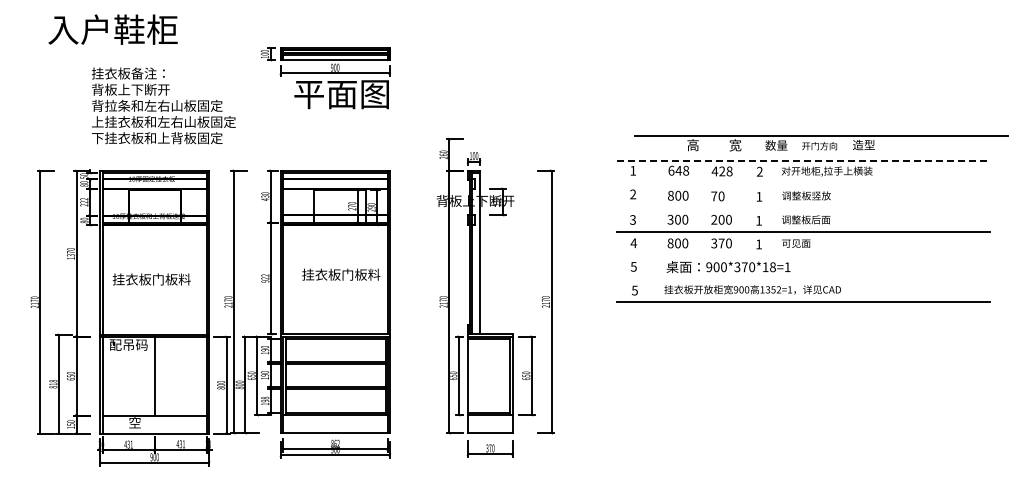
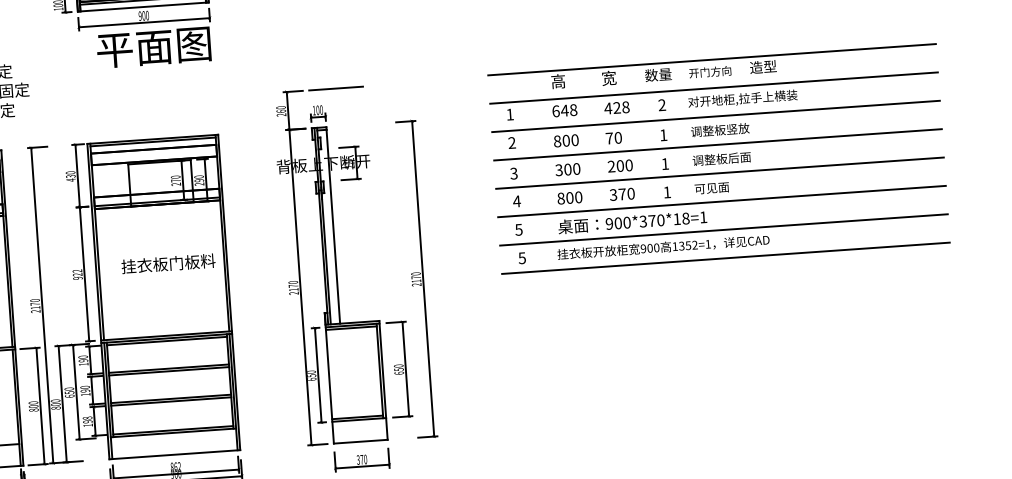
line: (489, 139) -> (335, 89), added
part: (821, 143) -> (712, 68), moved
line: (803, 160) -> (713, 87), dashed -> solid
line: (803, 184) -> (715, 116), added
line: (803, 207) -> (717, 144), added
line: (803, 255) -> (721, 201), added
line: (803, 278) -> (723, 229), added

